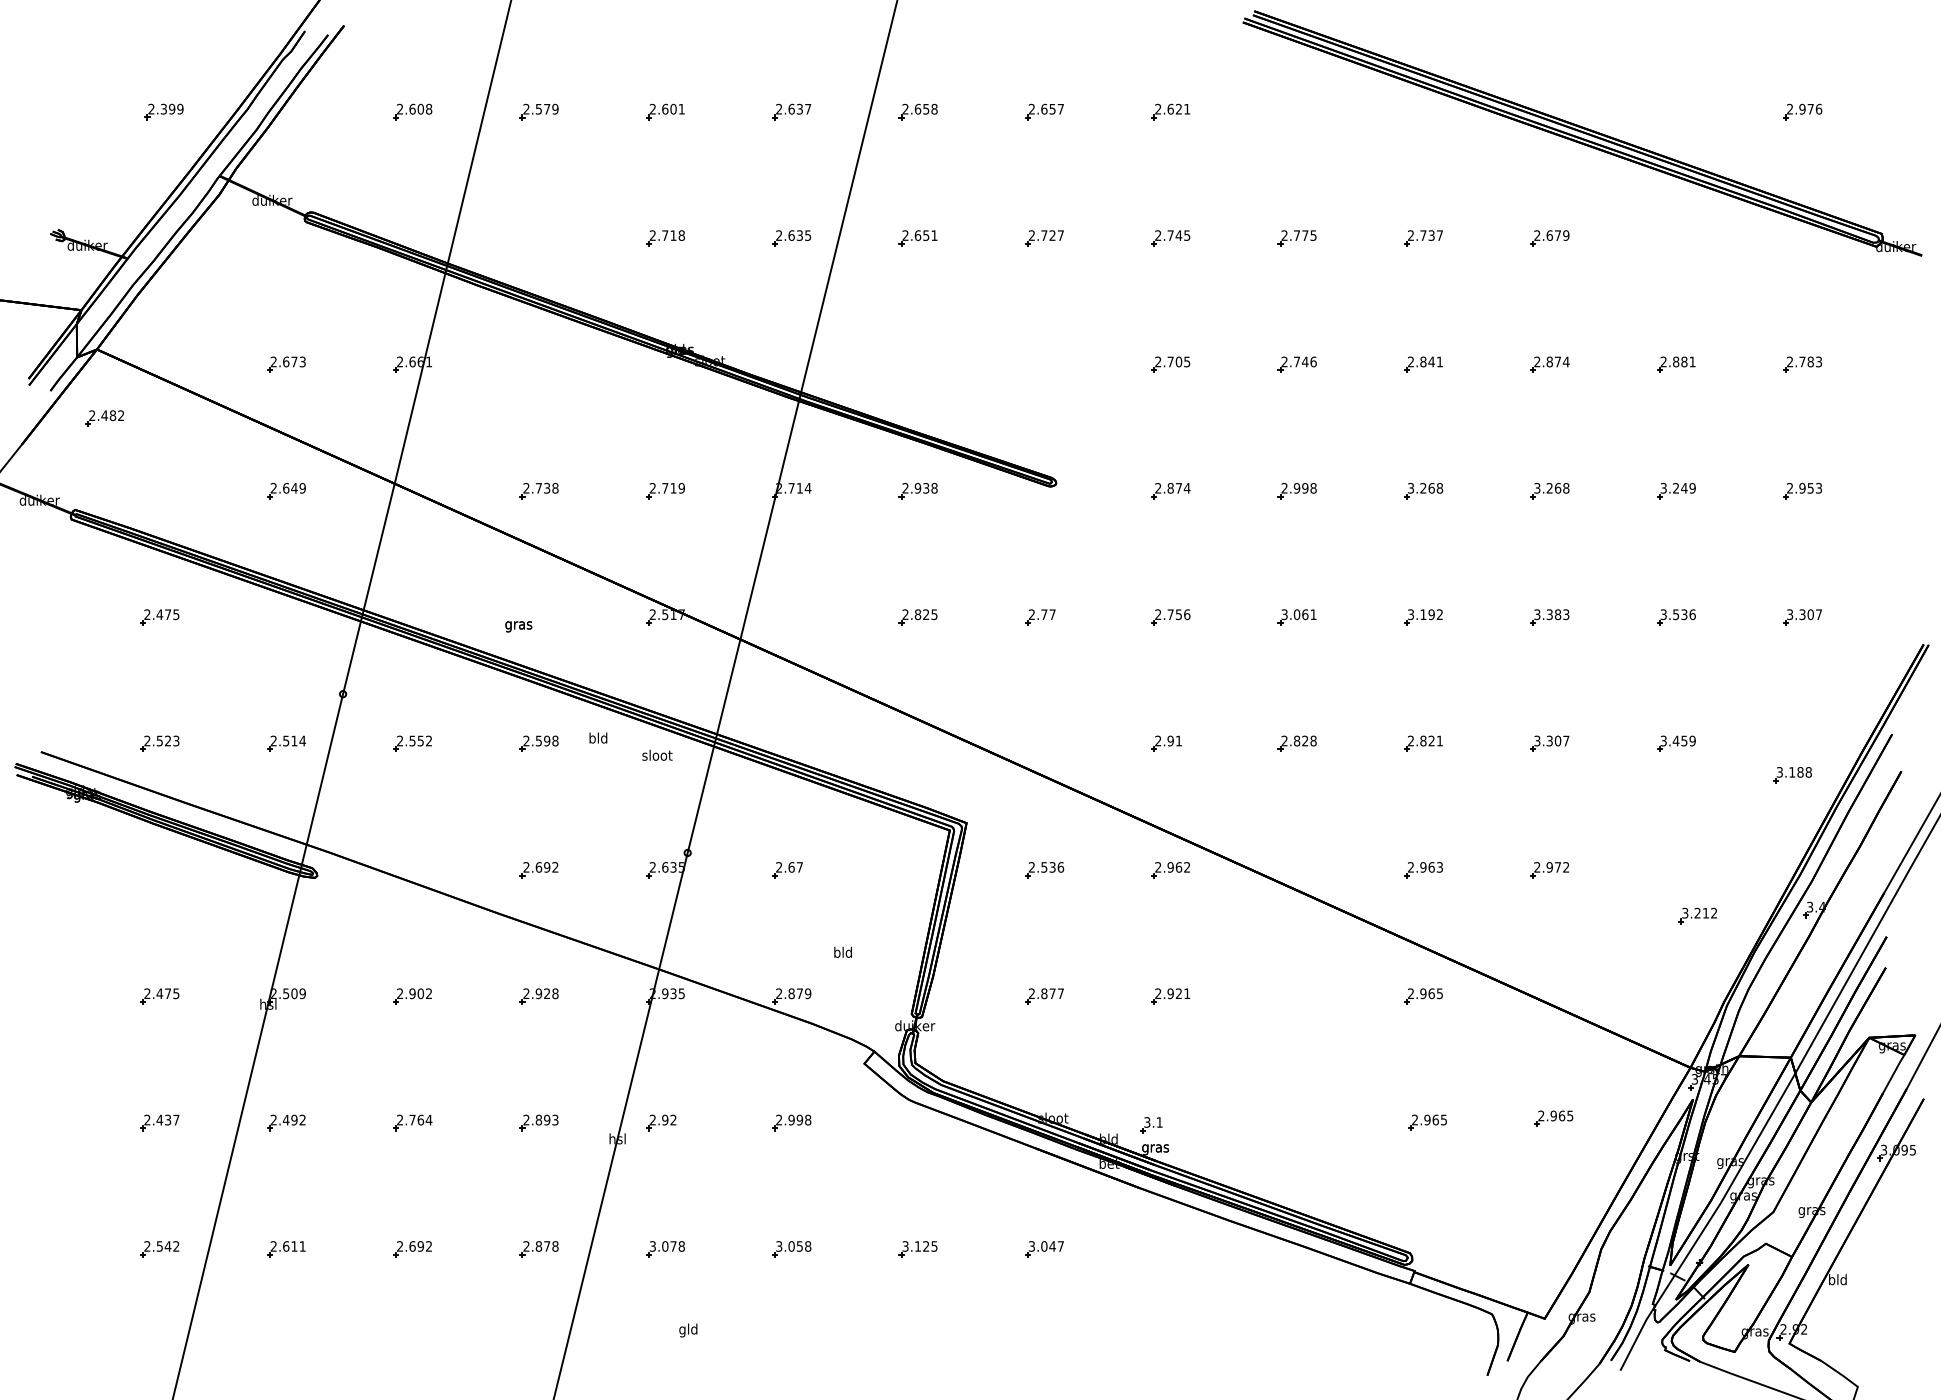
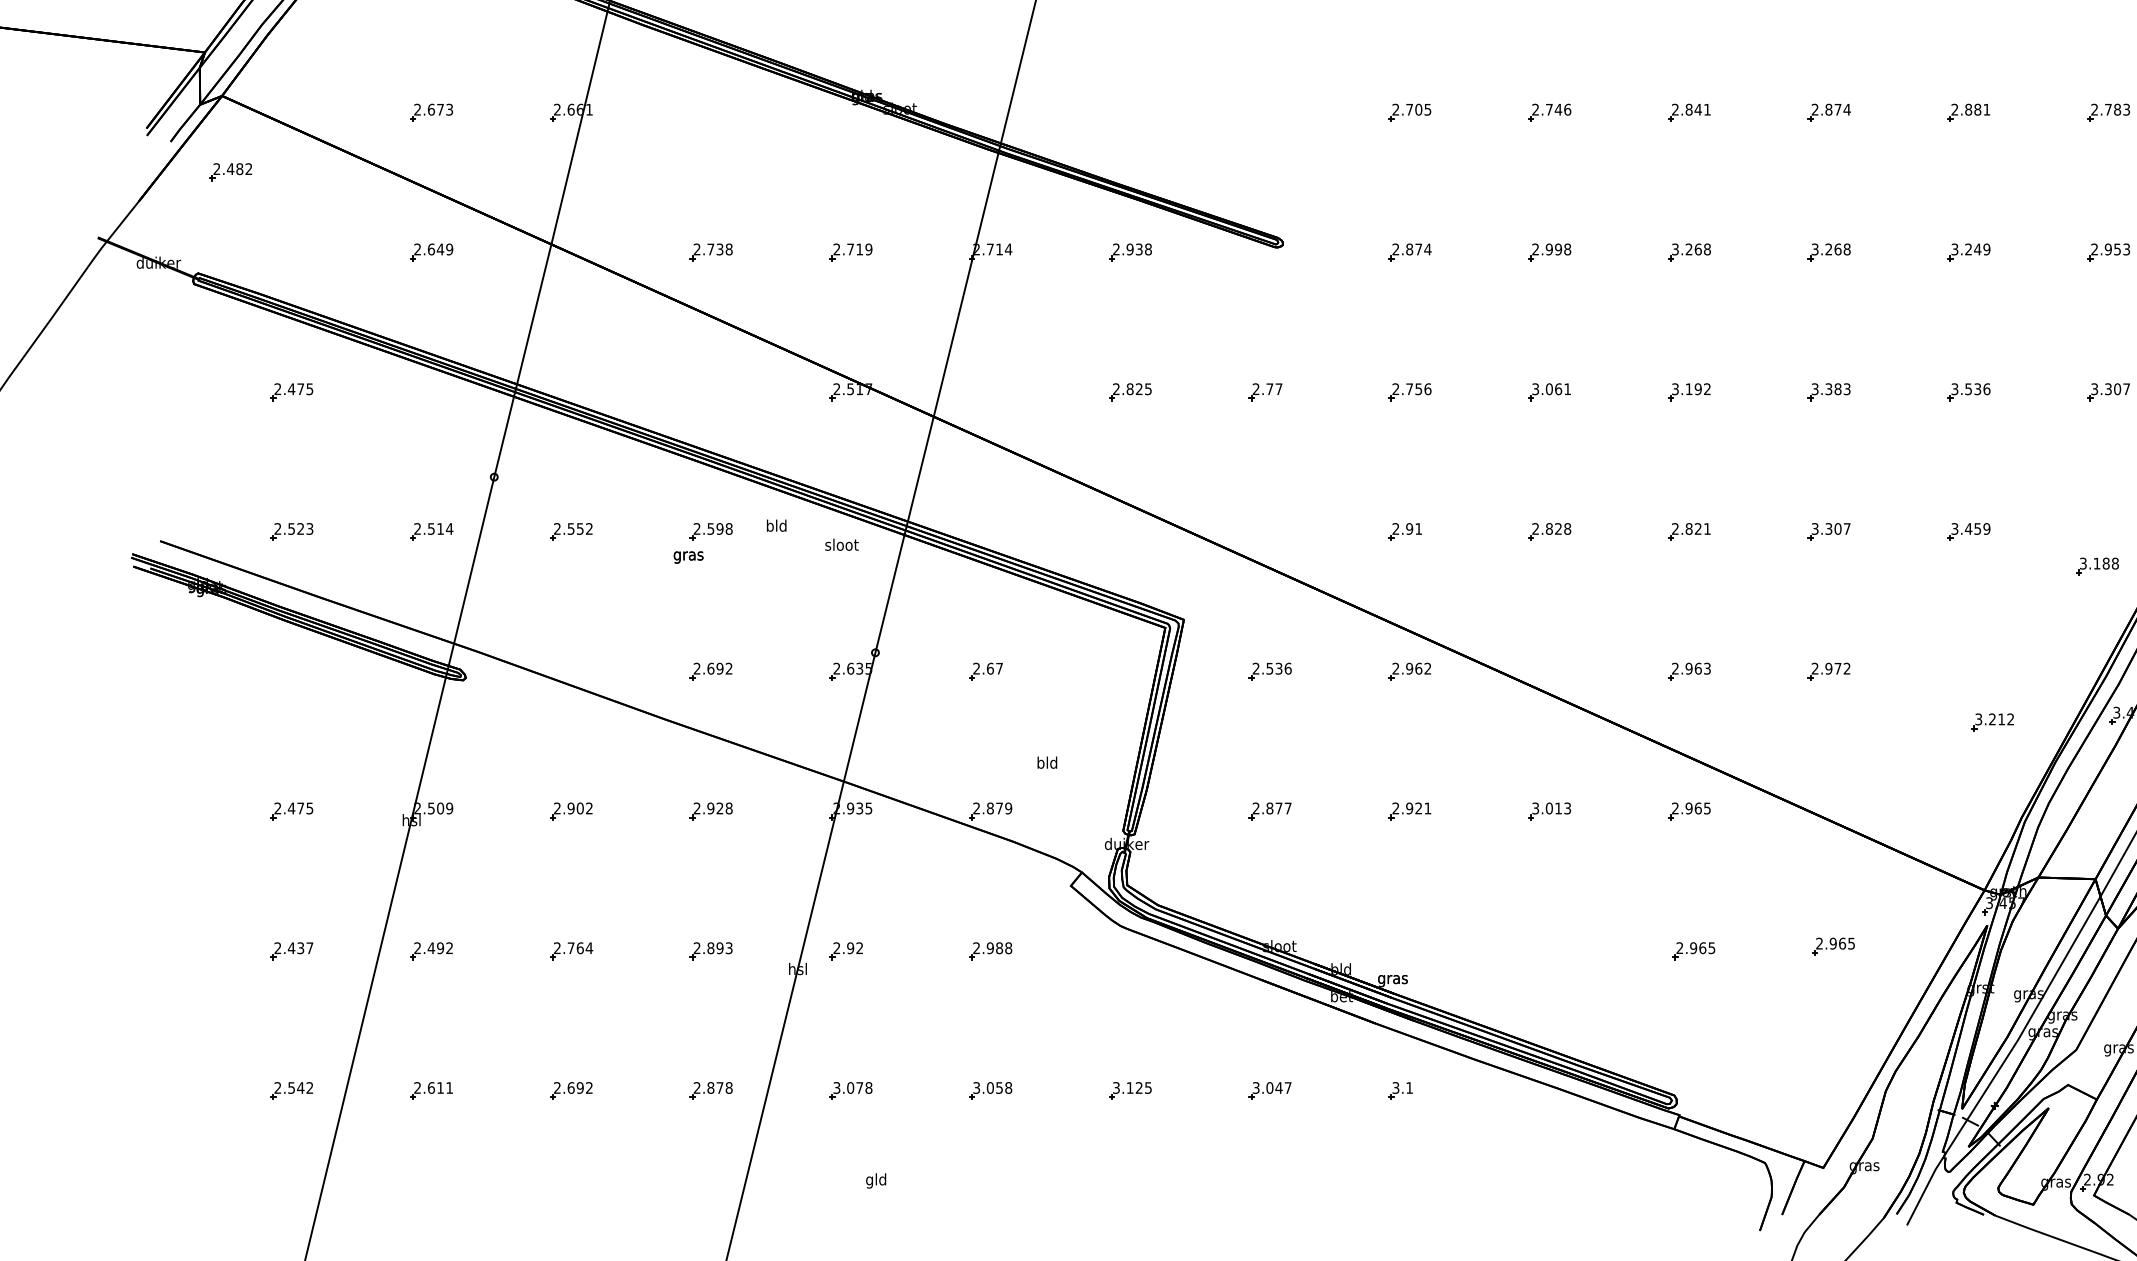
text: (518, 626) -> (688, 557), moved
part: (1296, 996) -> (1548, 811), added
text: (799, 1120) -> (999, 948), 2.998 -> 2.988
part: (1151, 1125) -> (1400, 1091), moved

